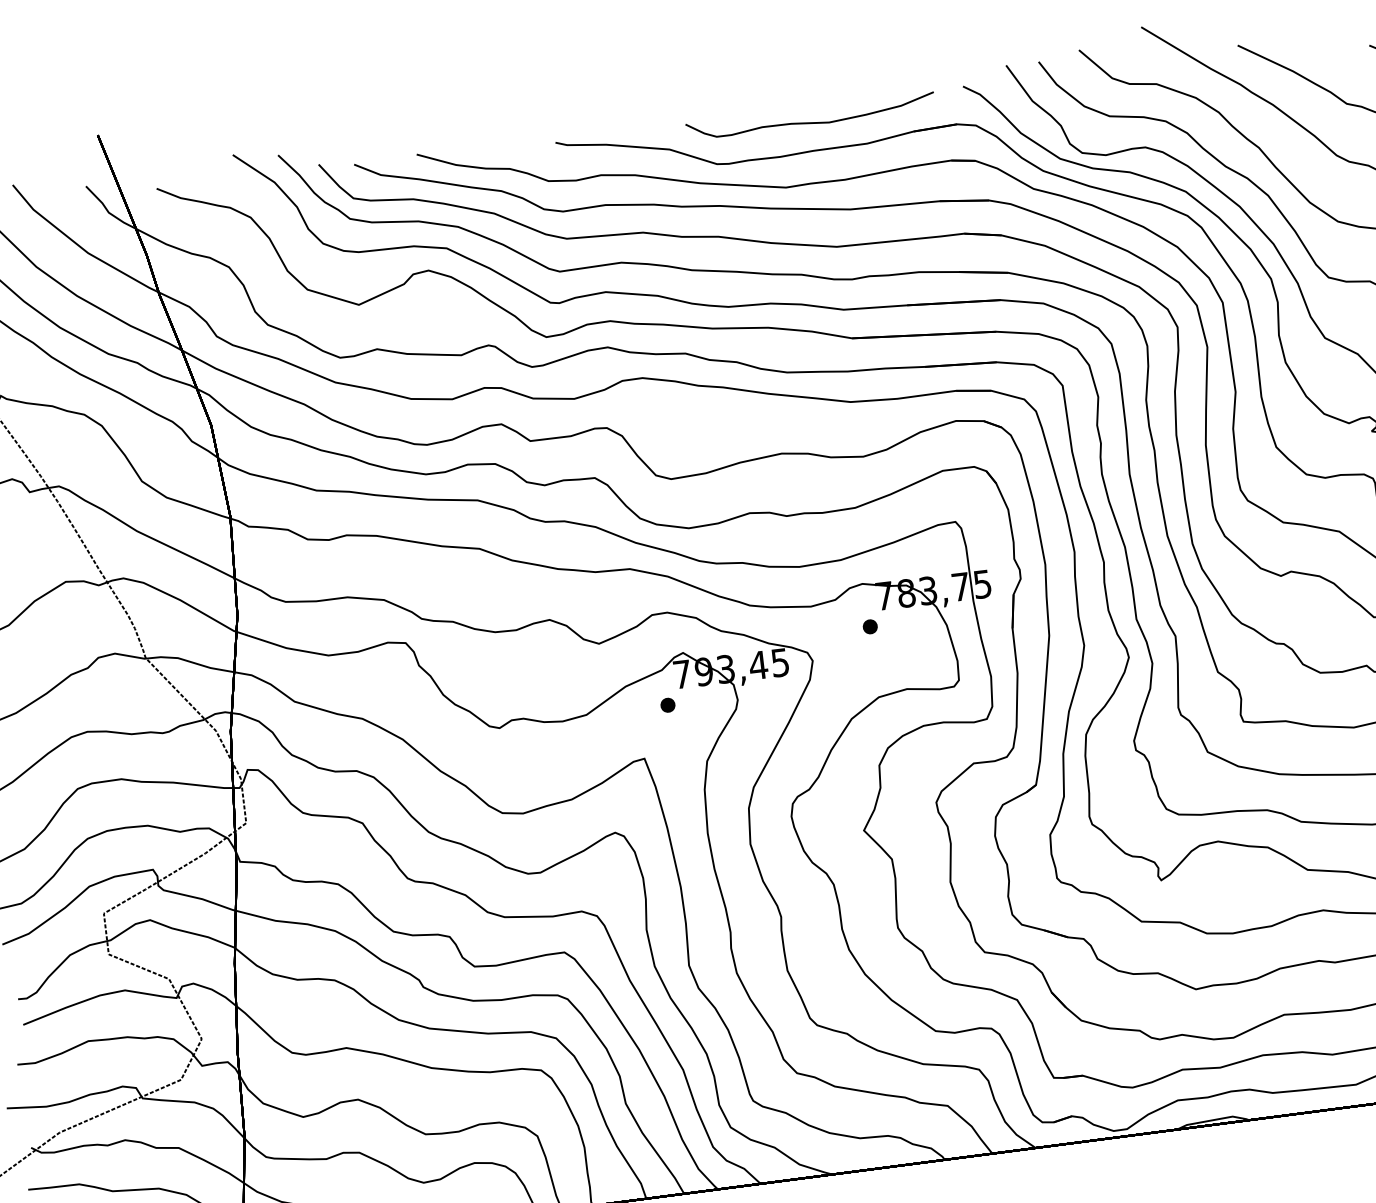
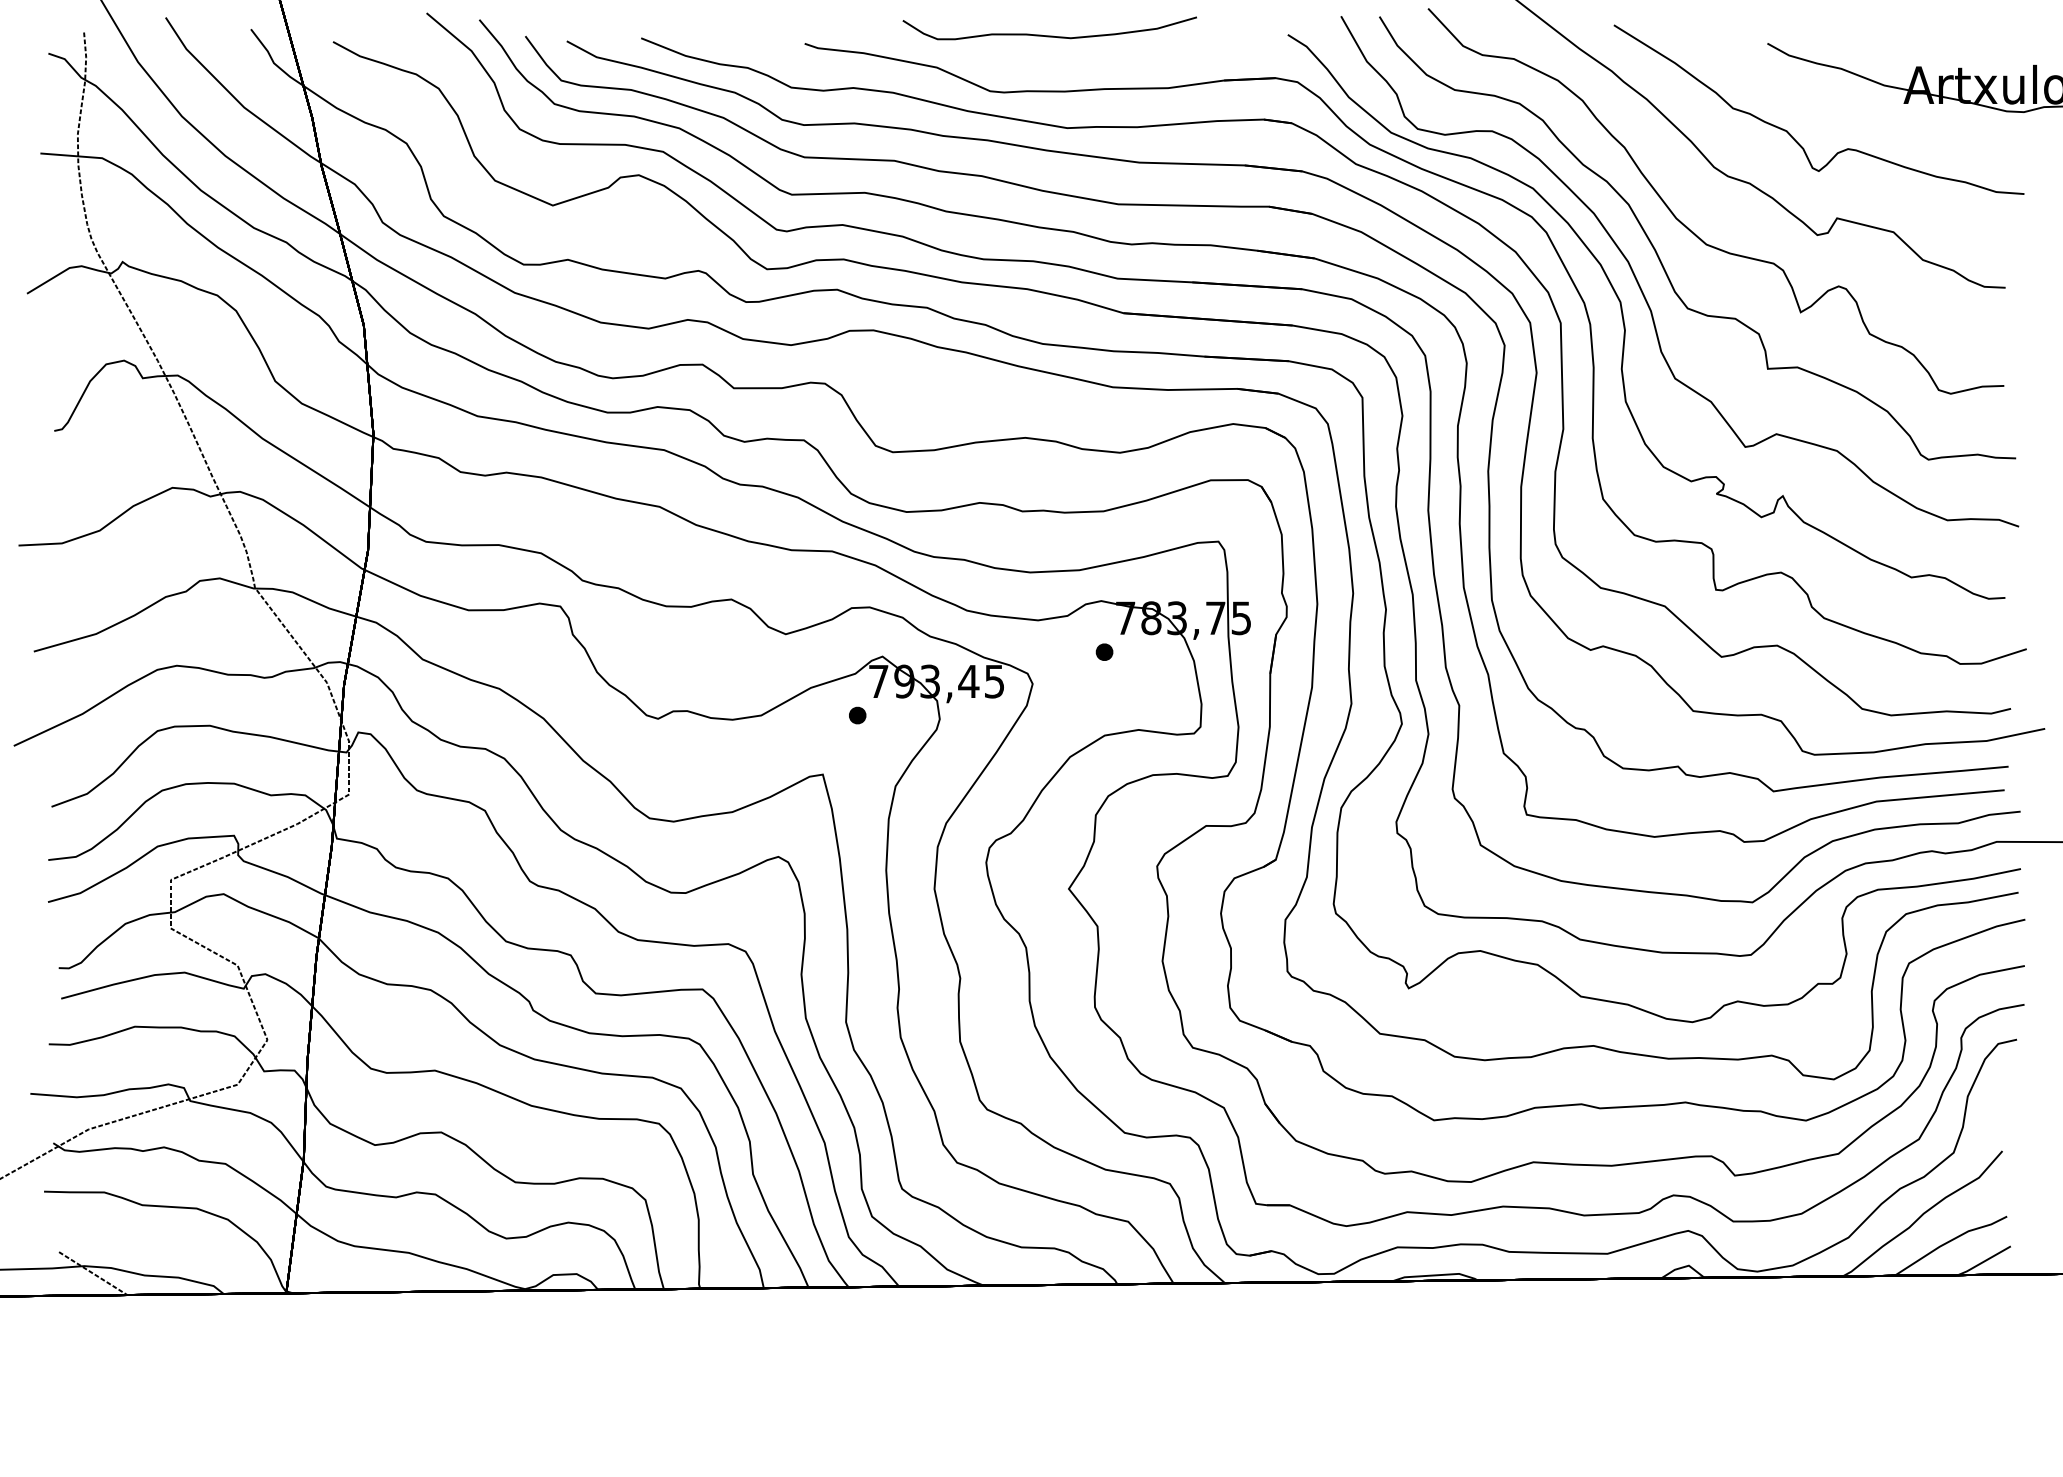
curve: (810, 122) -> (1049, 35), moved

